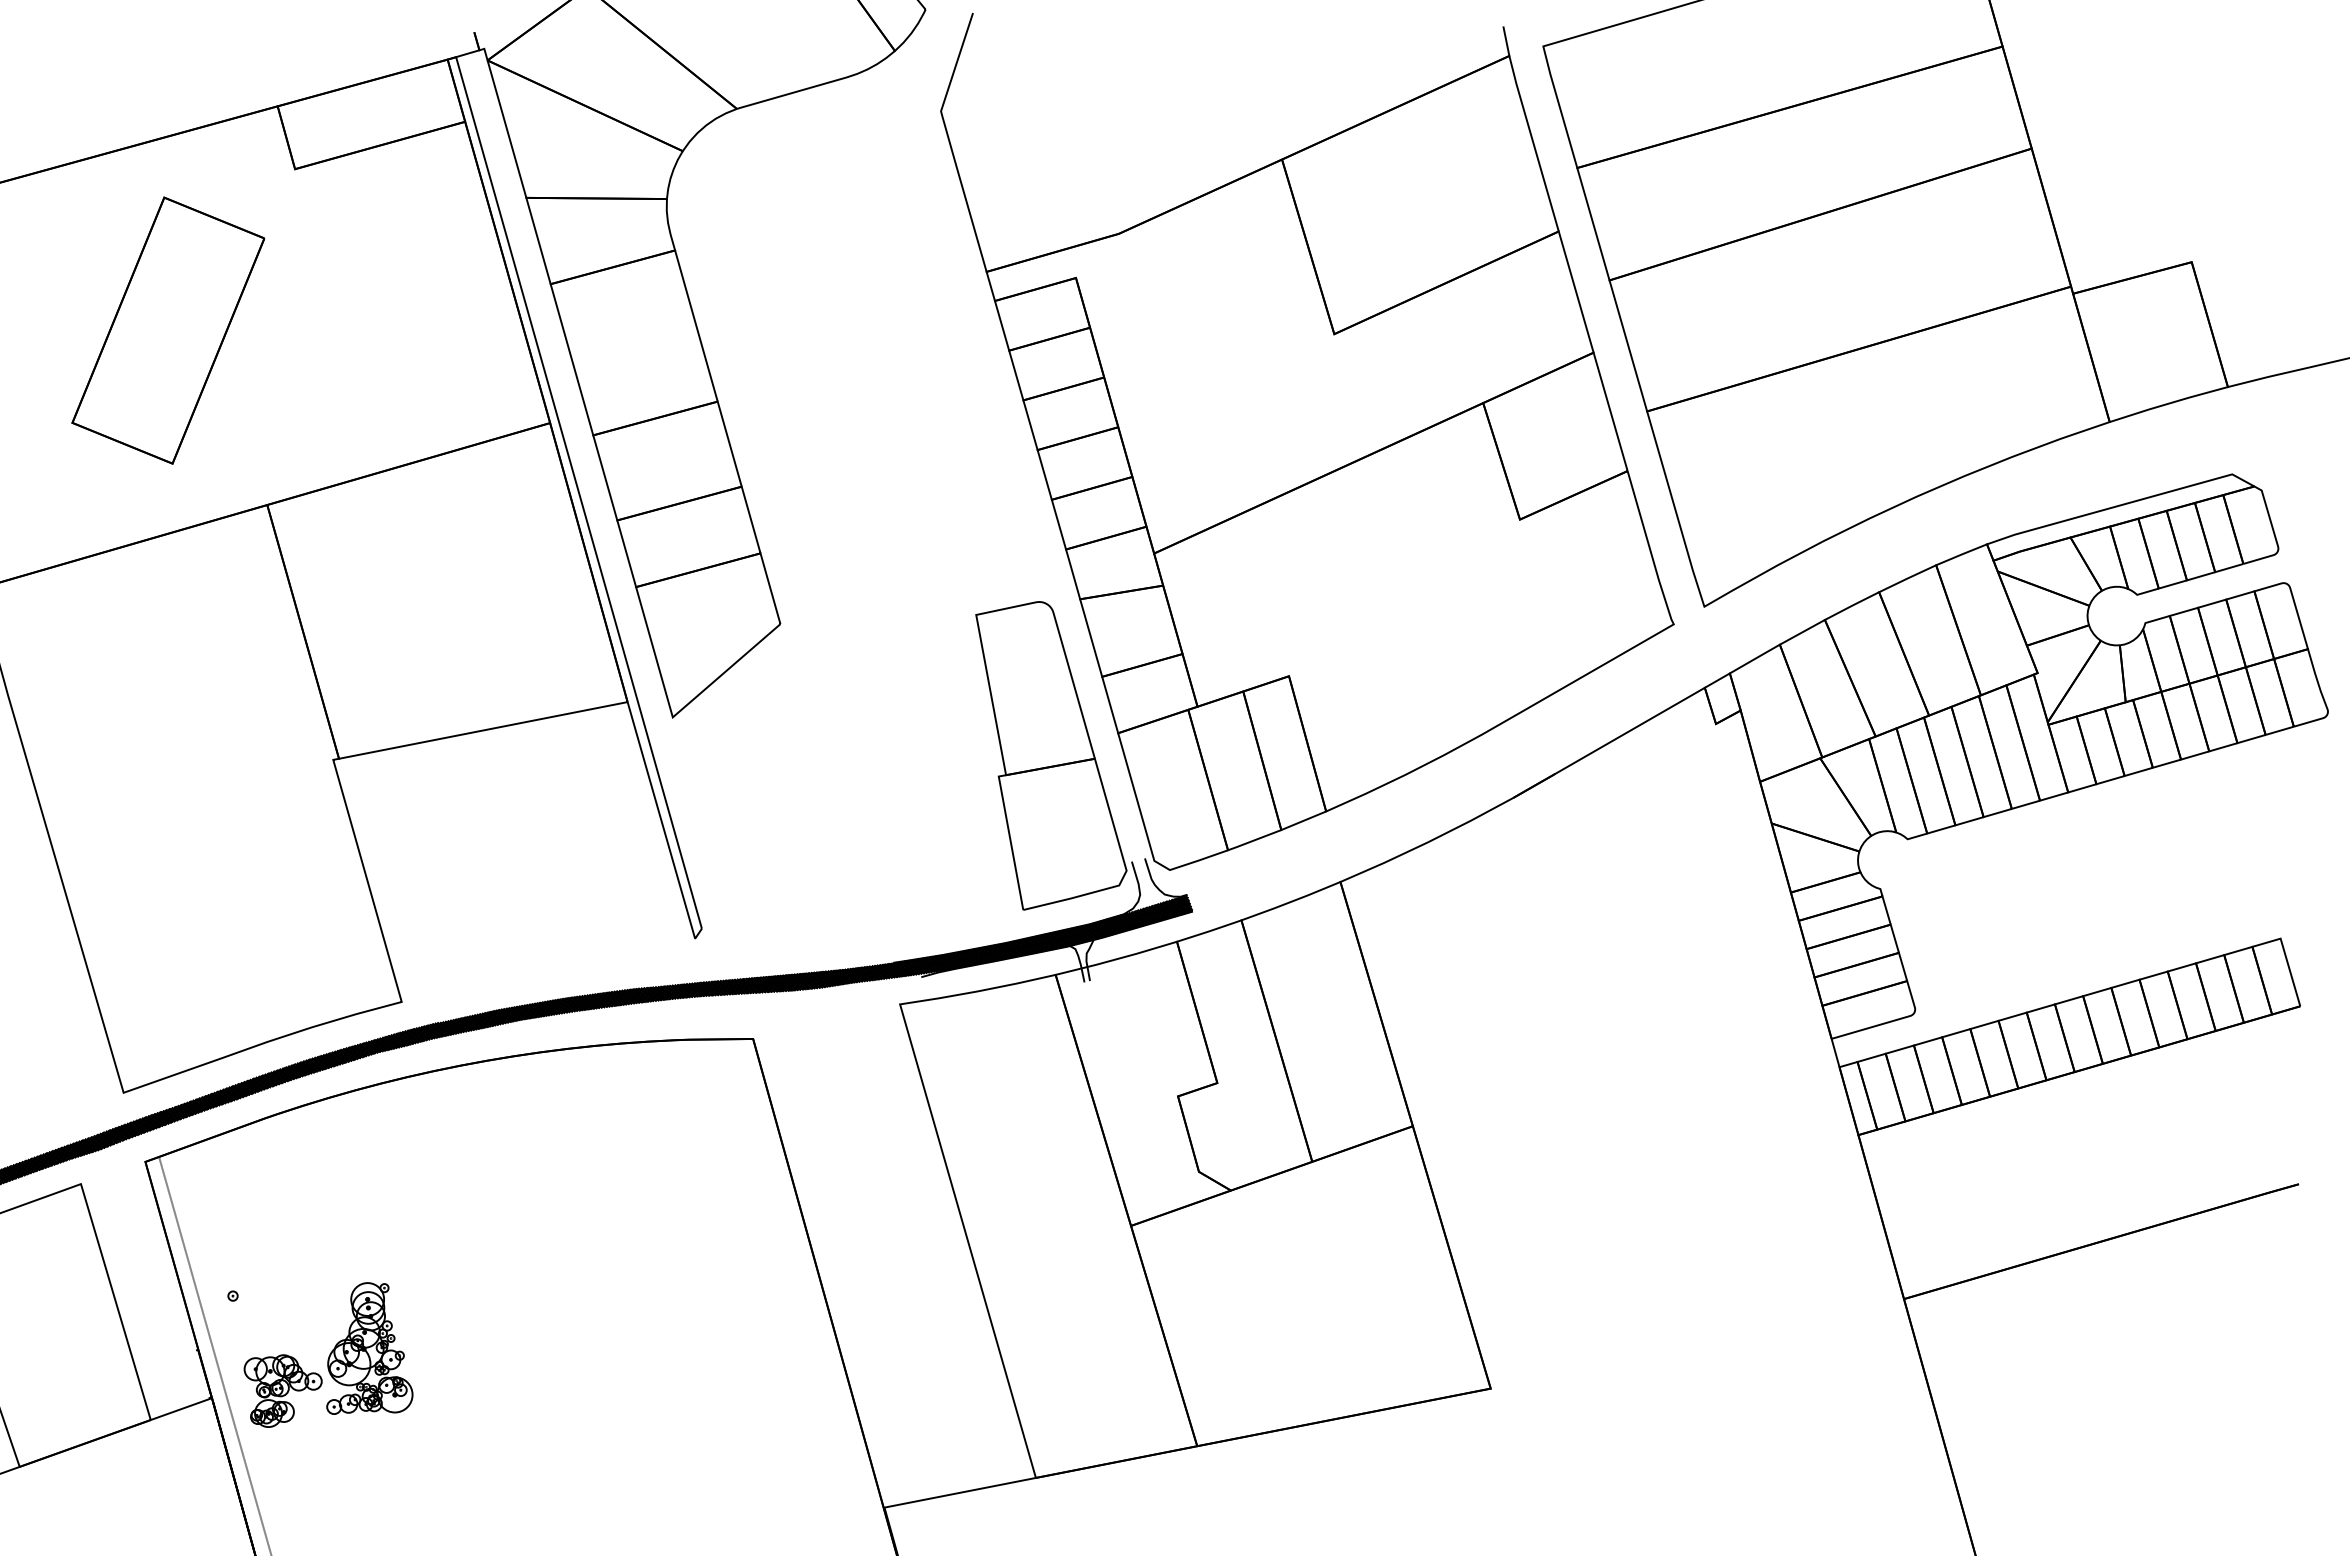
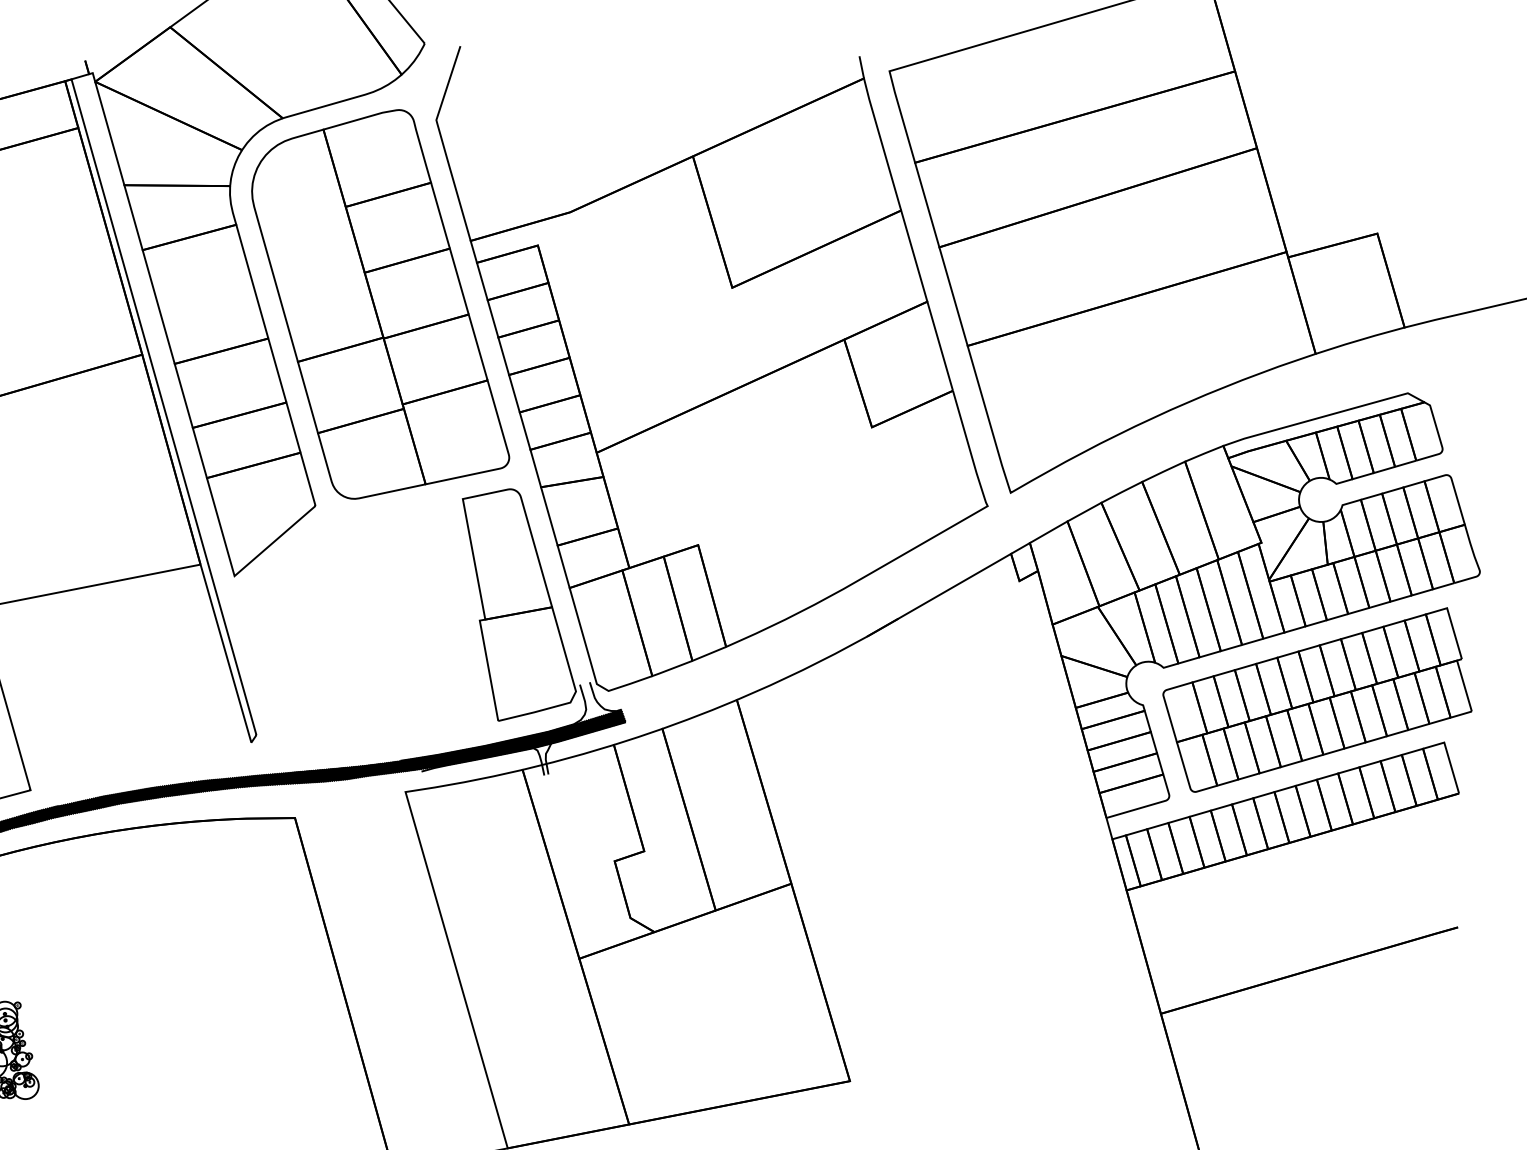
part: (866, 356) -> (380, 304), added
part: (2111, 882) -> (1317, 700), added

